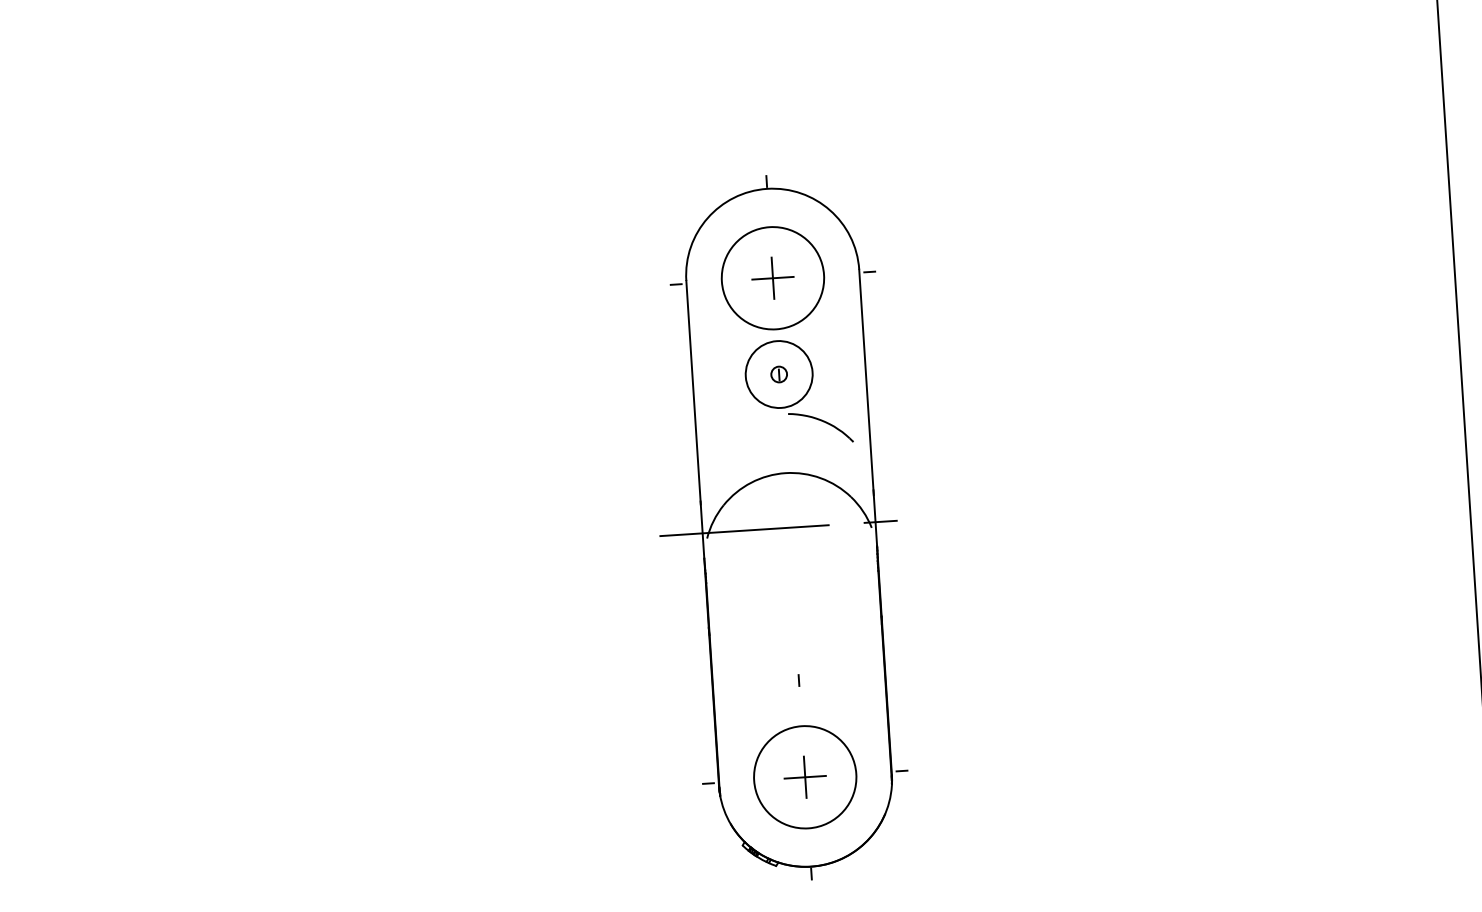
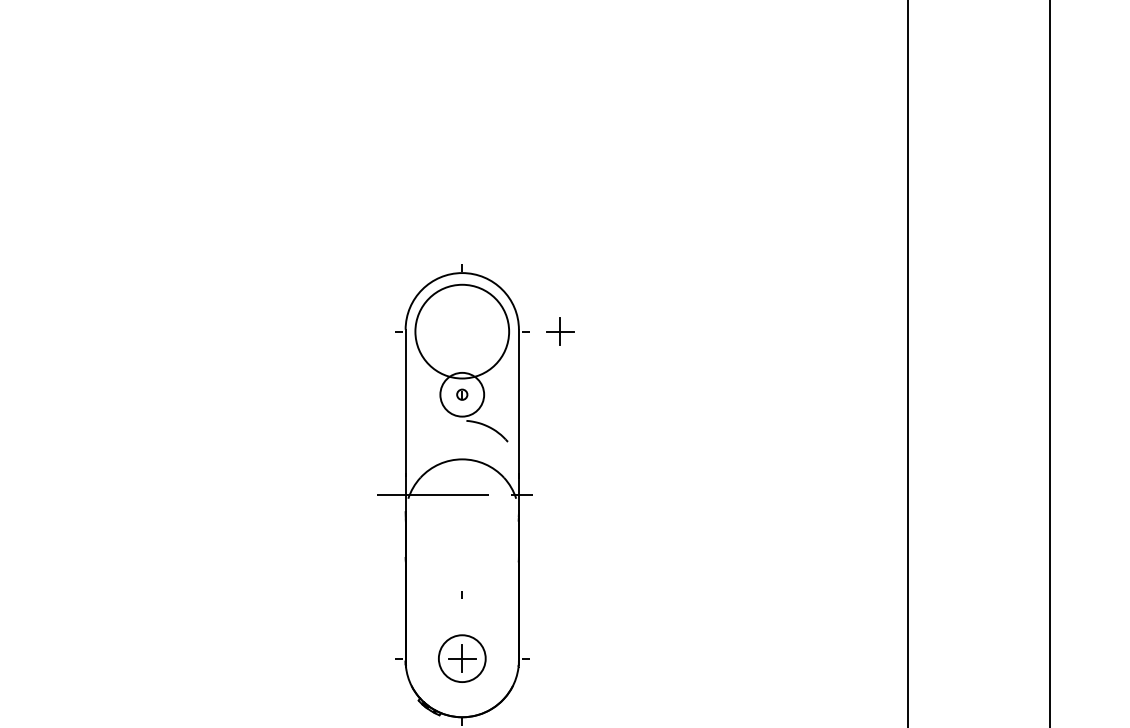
circle: (771, 278) -> (461, 331), size x1.4
part: (773, 278) -> (560, 331), moved
circle: (804, 777) -> (461, 658), size x0.7

